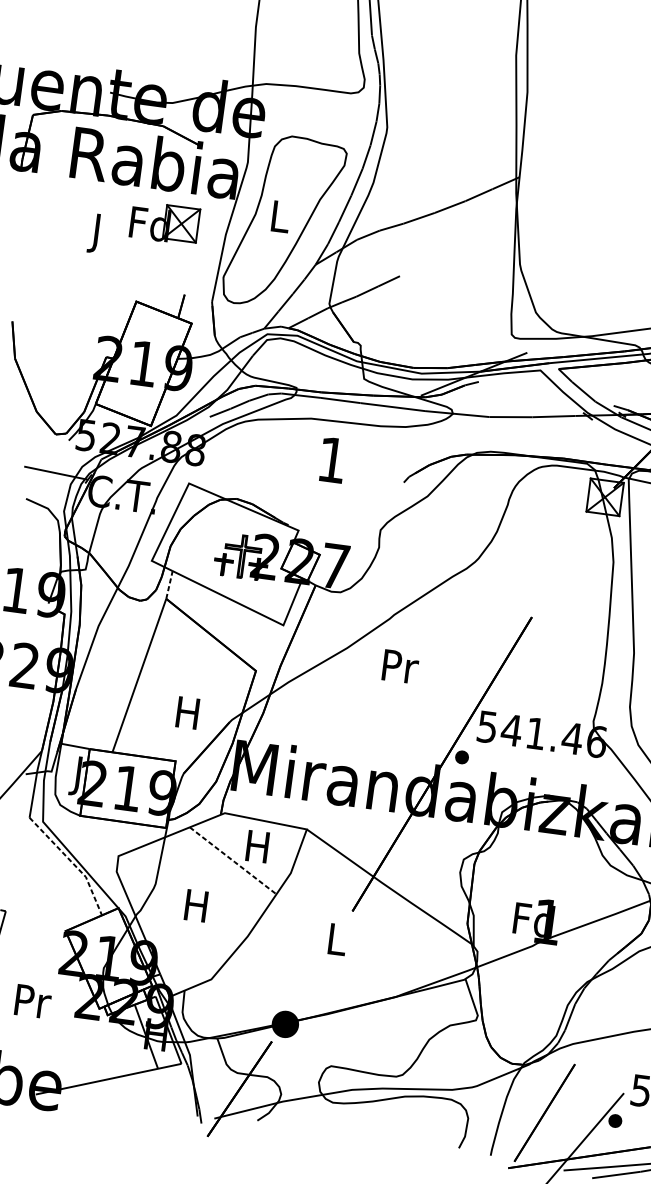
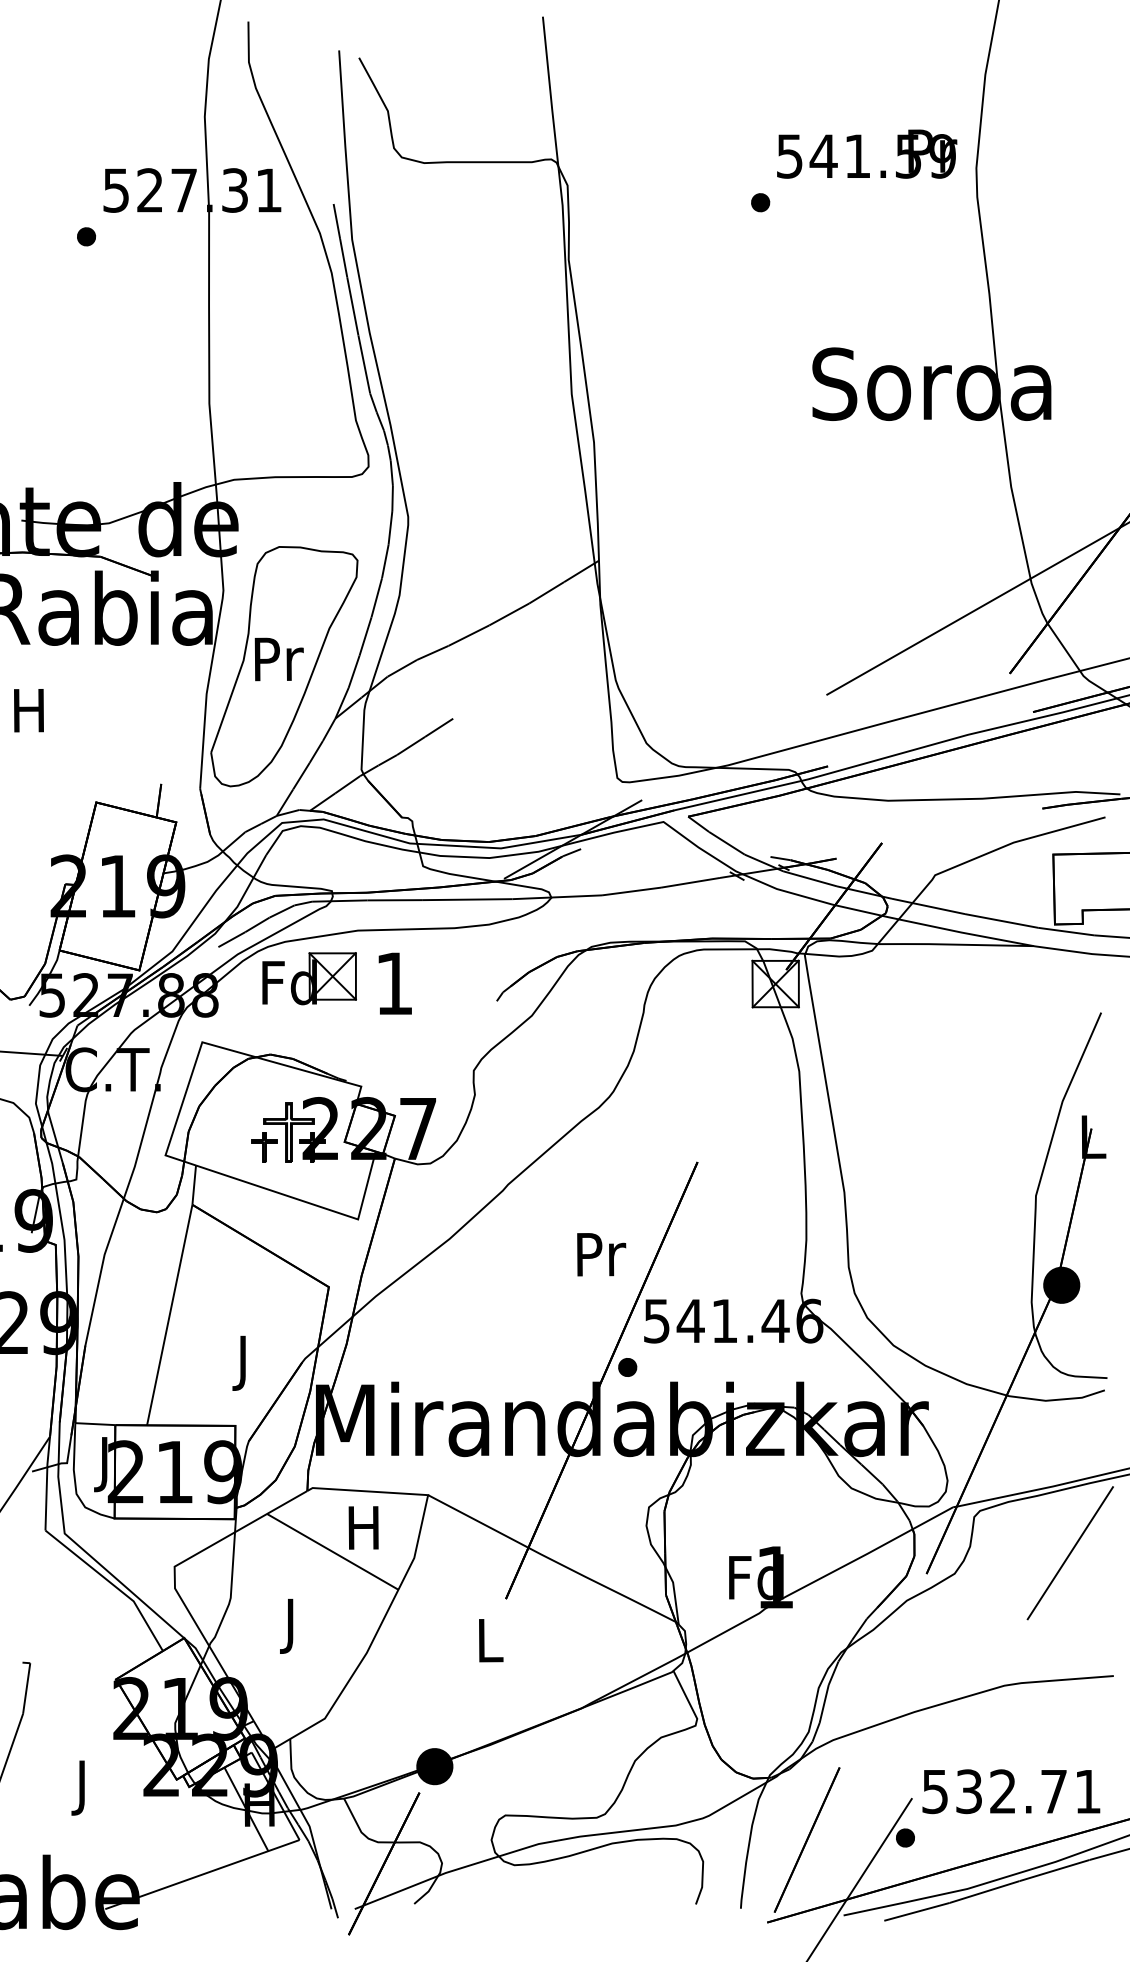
text: (280, 216) -> (278, 659), L -> Pr
part: (164, 223) -> (309, 978), moved
text: (96, 233) -> (28, 716), J -> H
line: (169, 585) -> (194, 1185), dashed -> solid
text: (400, 666) -> (601, 1254), moved
text: (186, 716) -> (242, 1362), H -> J
line: (233, 860) -> (333, 1551), dashed -> solid
line: (72, 862) -> (112, 1584), dashed -> solid
text: (195, 909) -> (290, 1625), H -> J
text: (32, 1005) -> (84, 1787), Pr -> J

